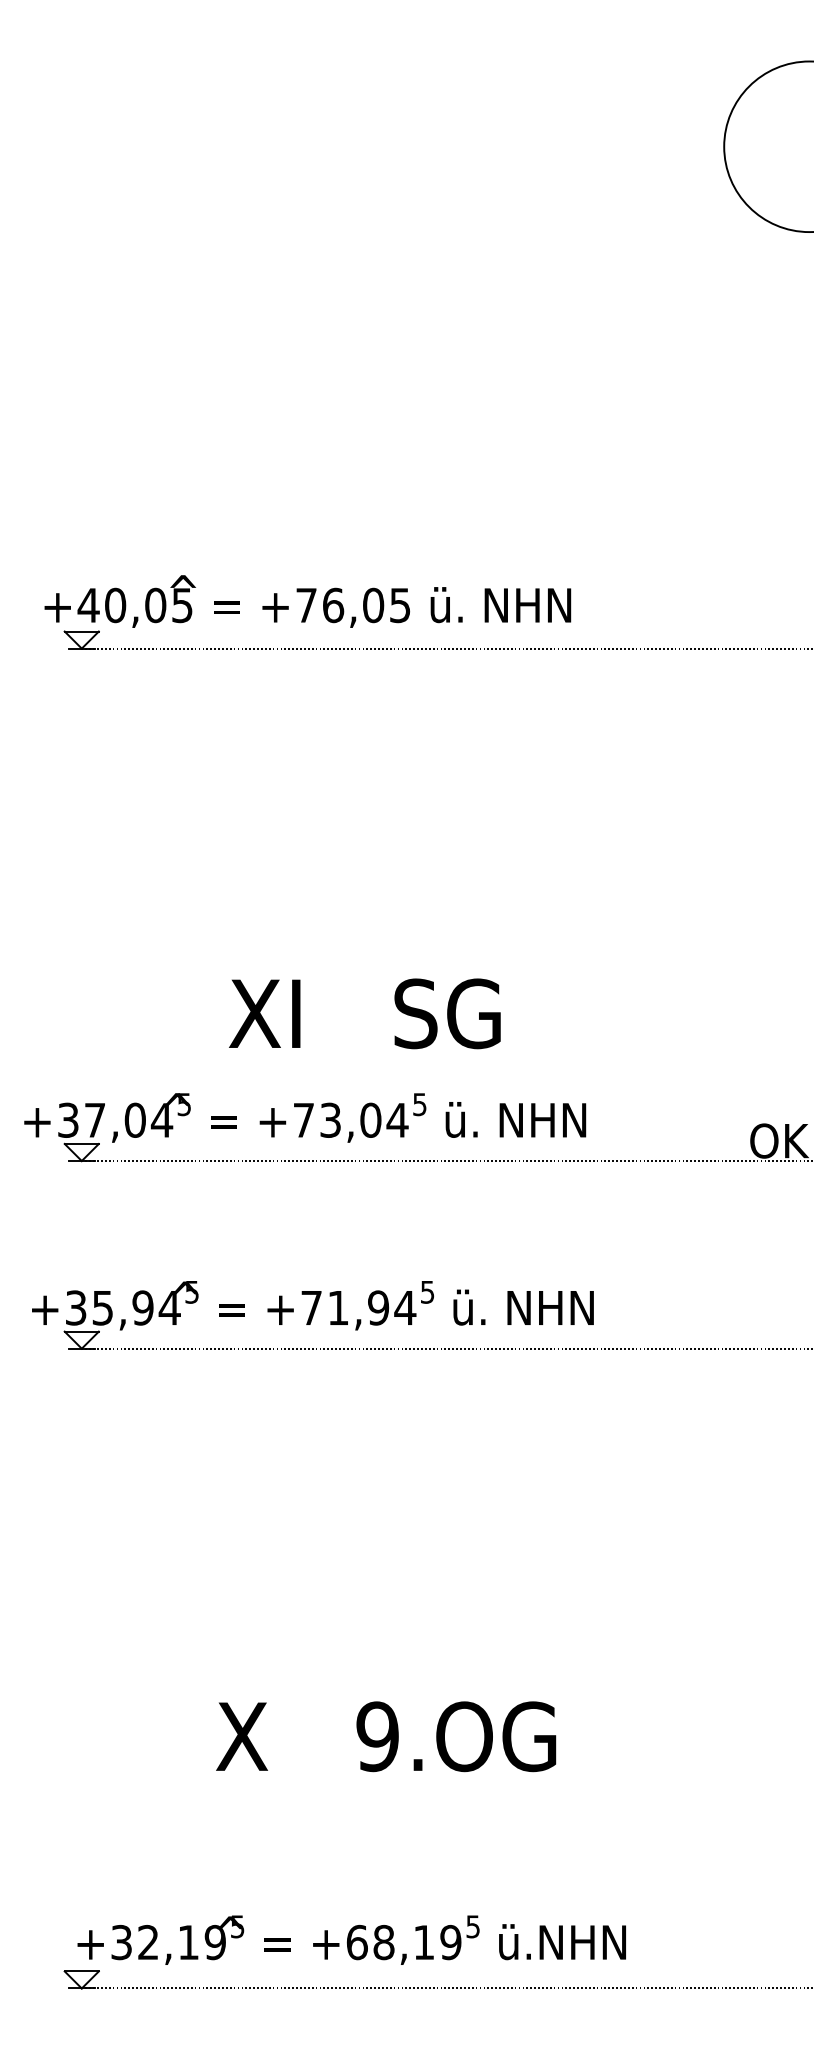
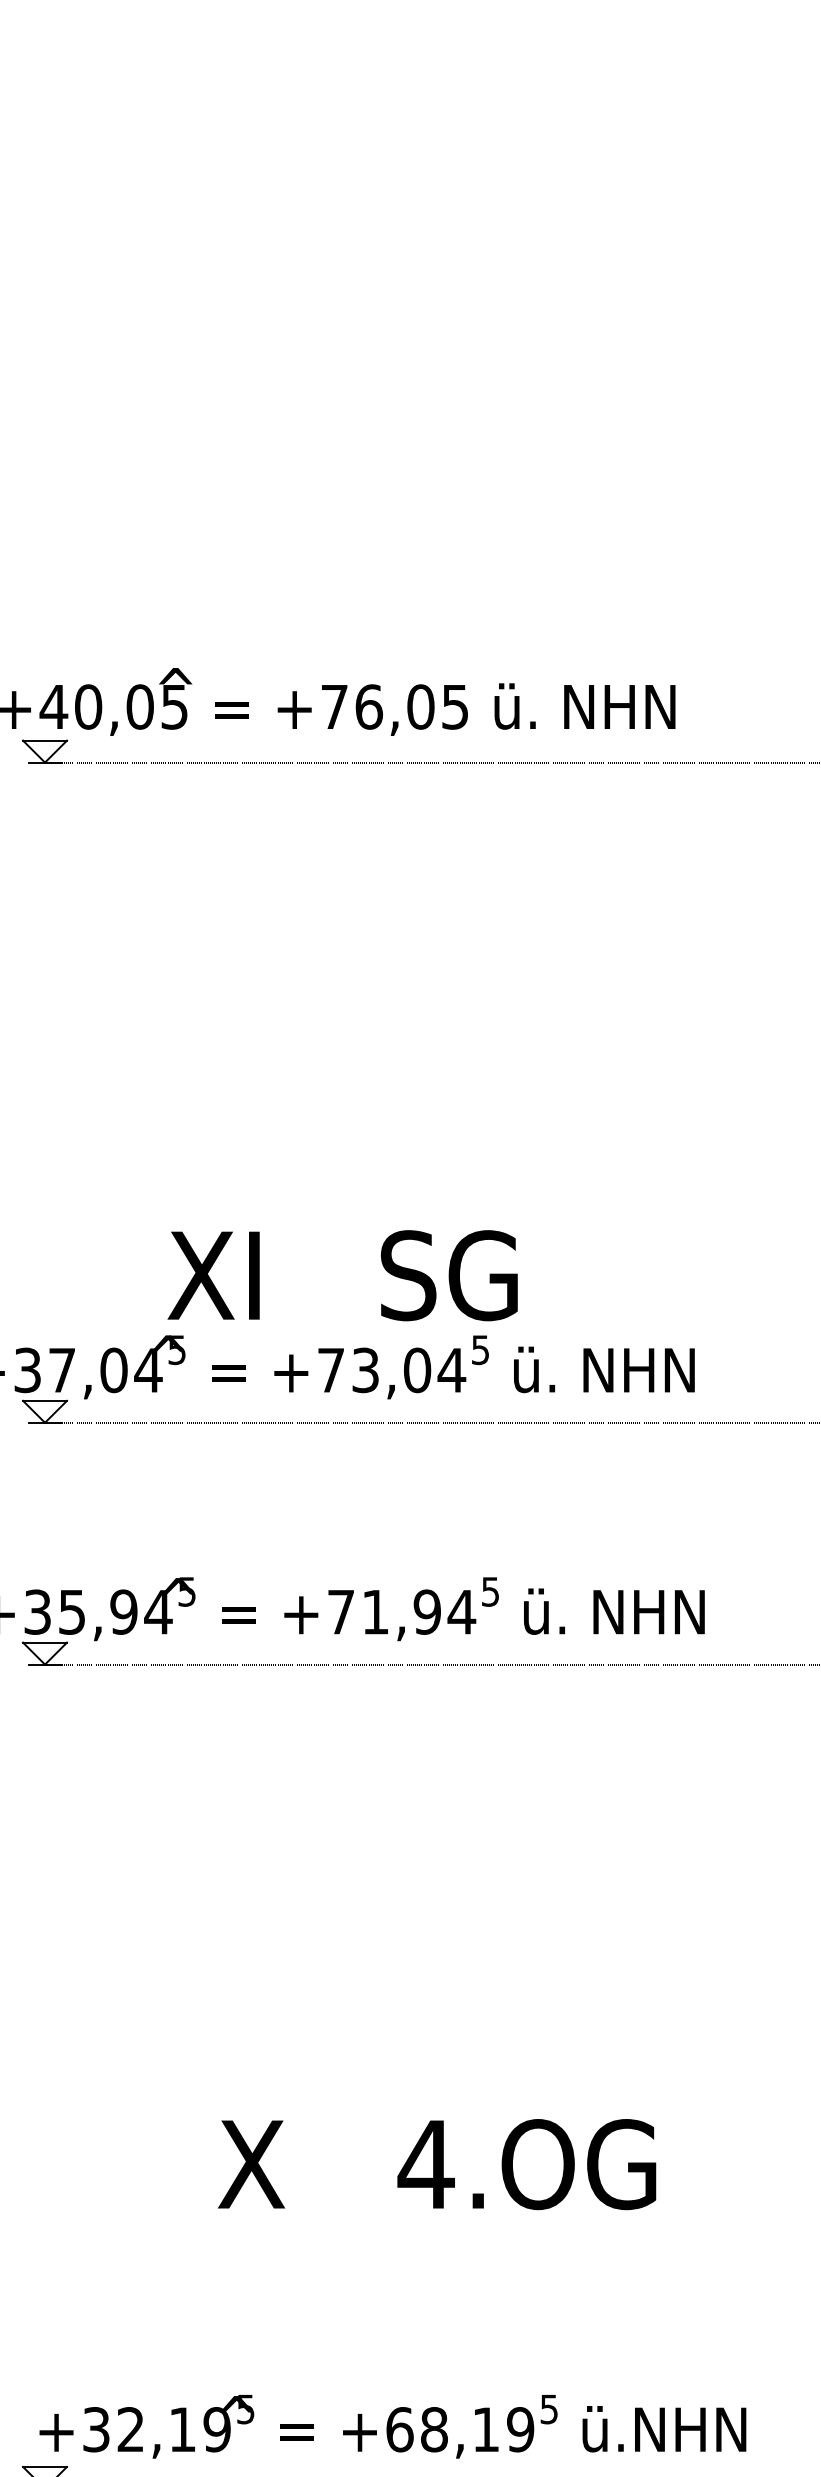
text: (364, 1013) -> (342, 1275), moved
text: (377, 1736) -> (426, 2164), 9.OG -> 4.OG

